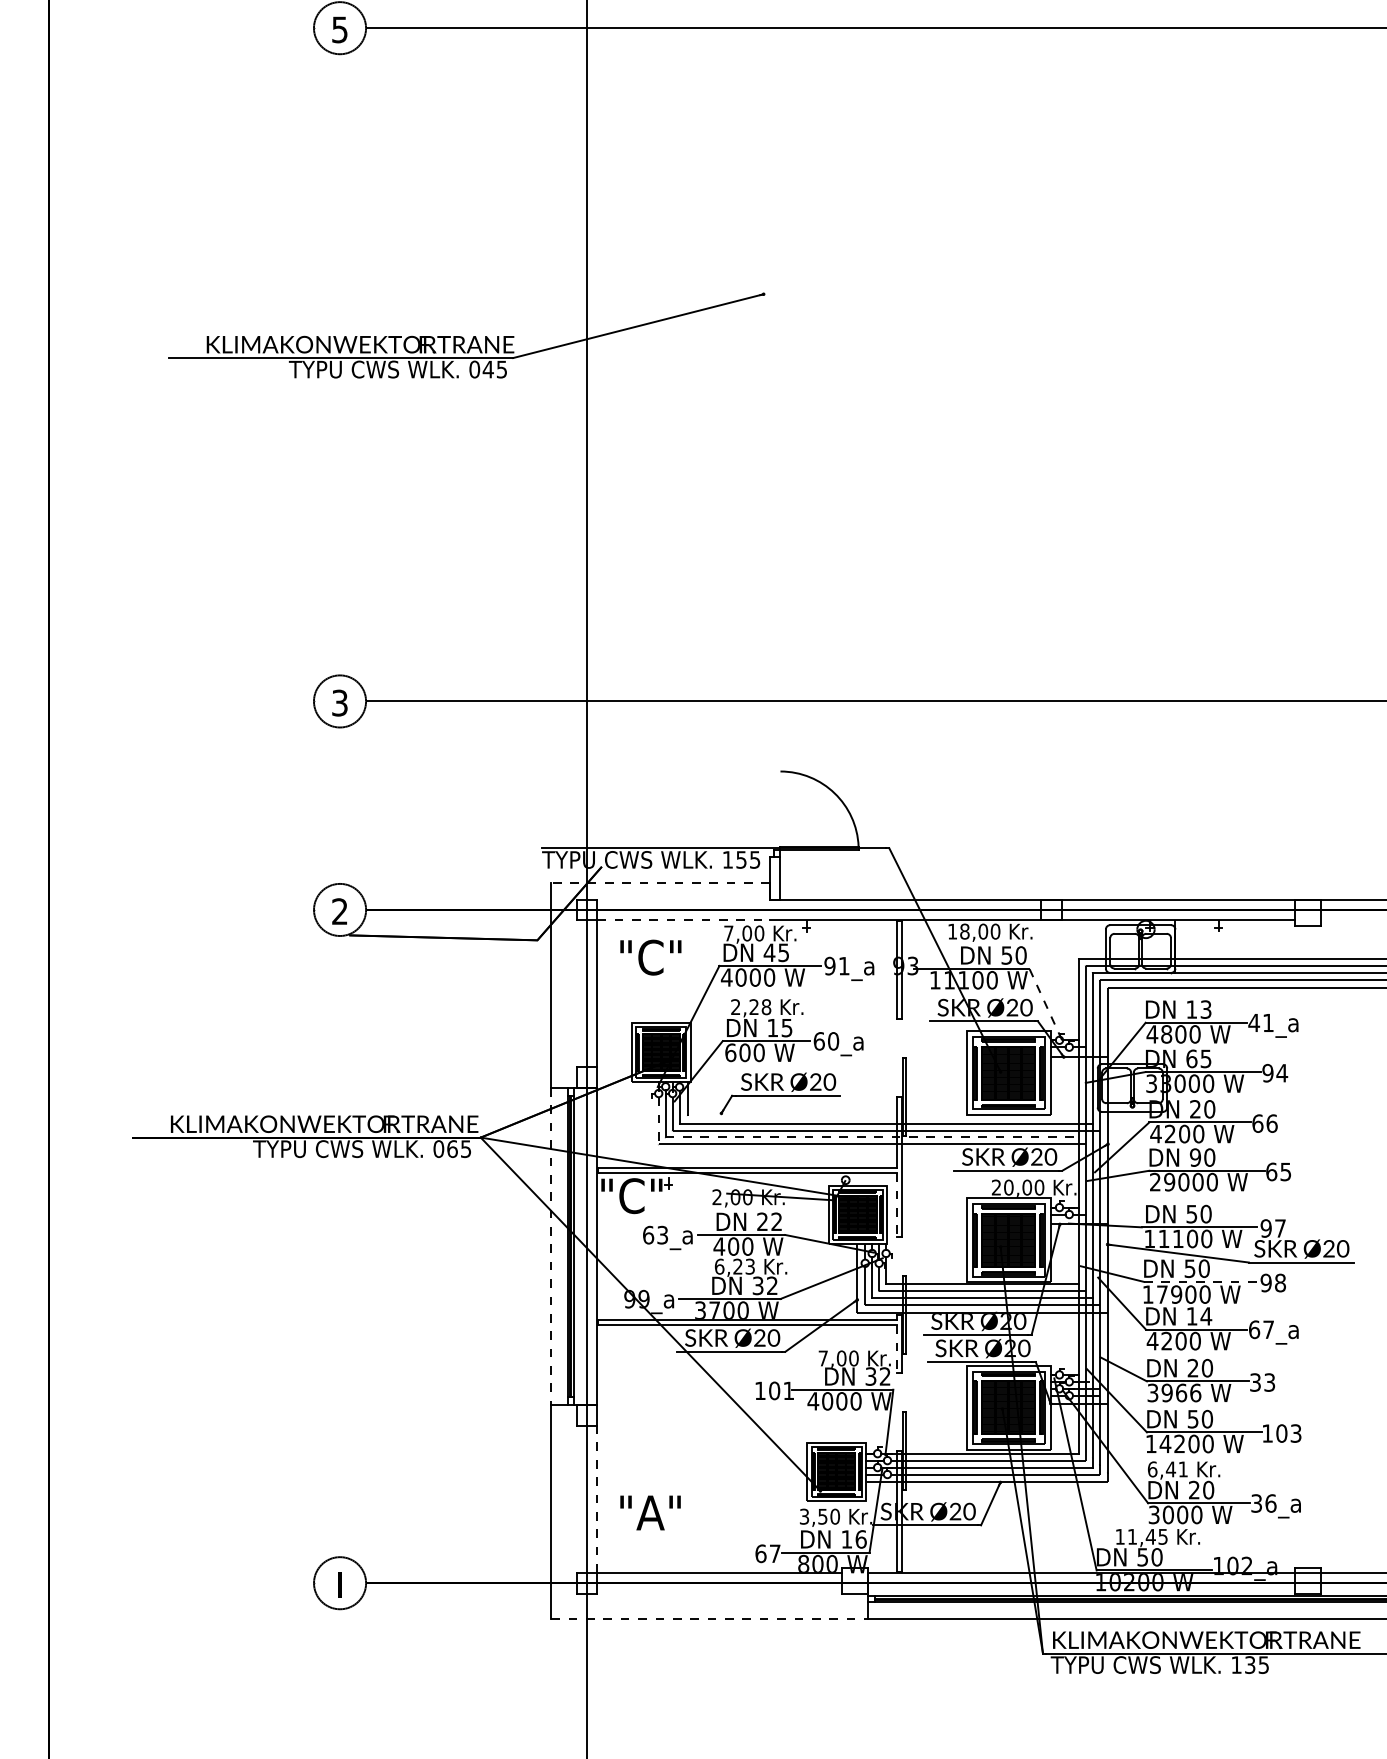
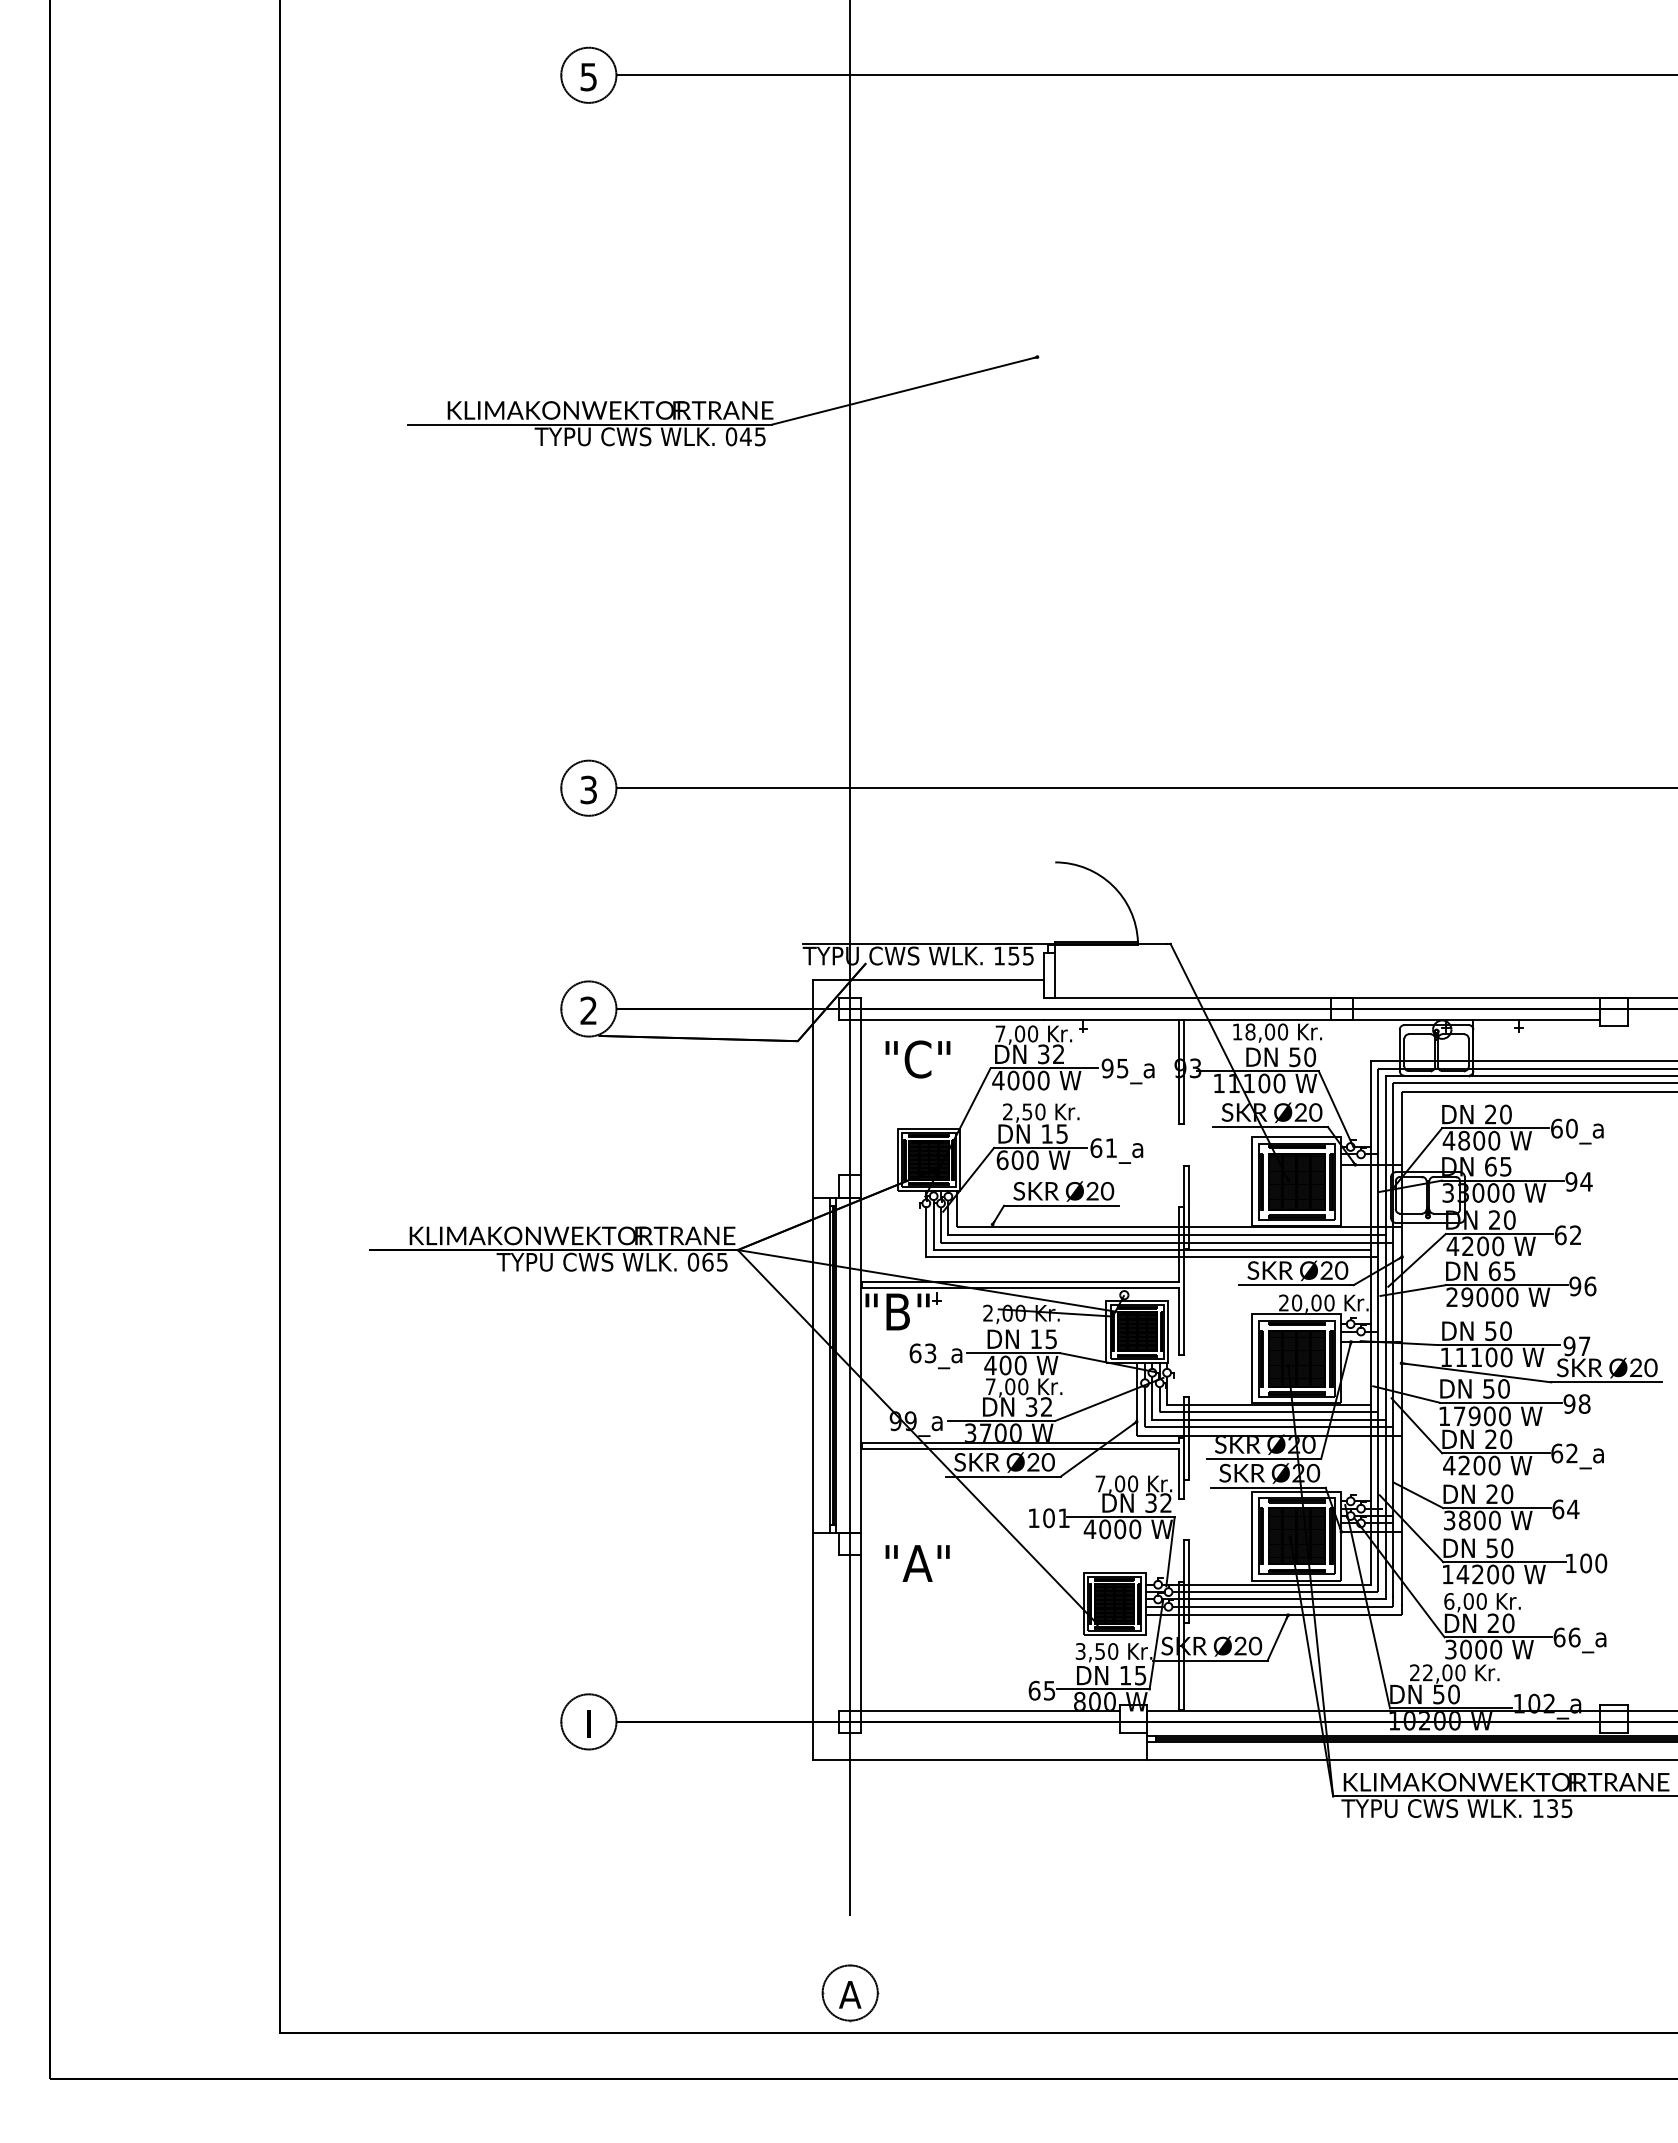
line: (660, 883) -> (928, 980), dashed -> solid
line: (684, 920) -> (953, 1020), dashed -> solid
text: (776, 952) -> (1050, 1054), 45 -> 32
text: (844, 966) -> (1122, 1068), 91_a -> 95_a
line: (1046, 1004) -> (1336, 1109), dashed -> solid
text: (759, 1006) -> (1033, 1111), 2,28 -> 2,50
text: (1199, 1009) -> (1498, 1114), 13 -> 20
text: (1260, 1022) -> (1563, 1128), 41_a -> 60_a
text: (833, 1041) -> (1111, 1148), 60_a -> 61_a
line: (896, 1115) -> (1178, 1226), added
line: (658, 1121) -> (926, 1232), dashed -> solid
text: (1271, 1123) -> (1575, 1235), 66 -> 62
line: (872, 1137) -> (1152, 1249), dashed -> solid
text: (1201, 1157) -> (1501, 1271), 90 -> 65
text: (1278, 1172) -> (1582, 1286), 65 -> 96
text: (640, 1196) -> (907, 1312), "C" -> "B"
line: (896, 1205) -> (1178, 1321), dashed -> solid
text: (769, 1222) -> (1043, 1339), 22 -> 15
line: (551, 1246) -> (812, 1365), dashed -> solid
text: (734, 1266) -> (1006, 1386), 6,23 -> 7,00
line: (1201, 1281) -> (1501, 1402), dashed -> solid
text: (1199, 1316) -> (1498, 1439), 14 -> 20
text: (1268, 1329) -> (1571, 1453), 67_a -> 62_a
line: (896, 1349) -> (1178, 1474), dashed -> solid
text: (1262, 1382) -> (1565, 1509), 33 -> 64
text: (1181, 1393) -> (1479, 1520), 3966 -> 3800
text: (1296, 1433) -> (1601, 1563), 103 -> 100
text: (1176, 1468) -> (1474, 1600), 6,41 -> 6,00
line: (597, 1499) -> (861, 1633), dashed -> solid
text: (1256, 1503) -> (1559, 1637), 36_a -> 66_a
text: (650, 1512) -> (917, 1563), moved
text: (1141, 1536) -> (1437, 1672), 11,45 -> 22,00
text: (861, 1539) -> (1140, 1675), 16 -> 15
text: (775, 1553) -> (1049, 1690), 67 -> 65
line: (709, 1618) -> (980, 1759), dashed -> solid

